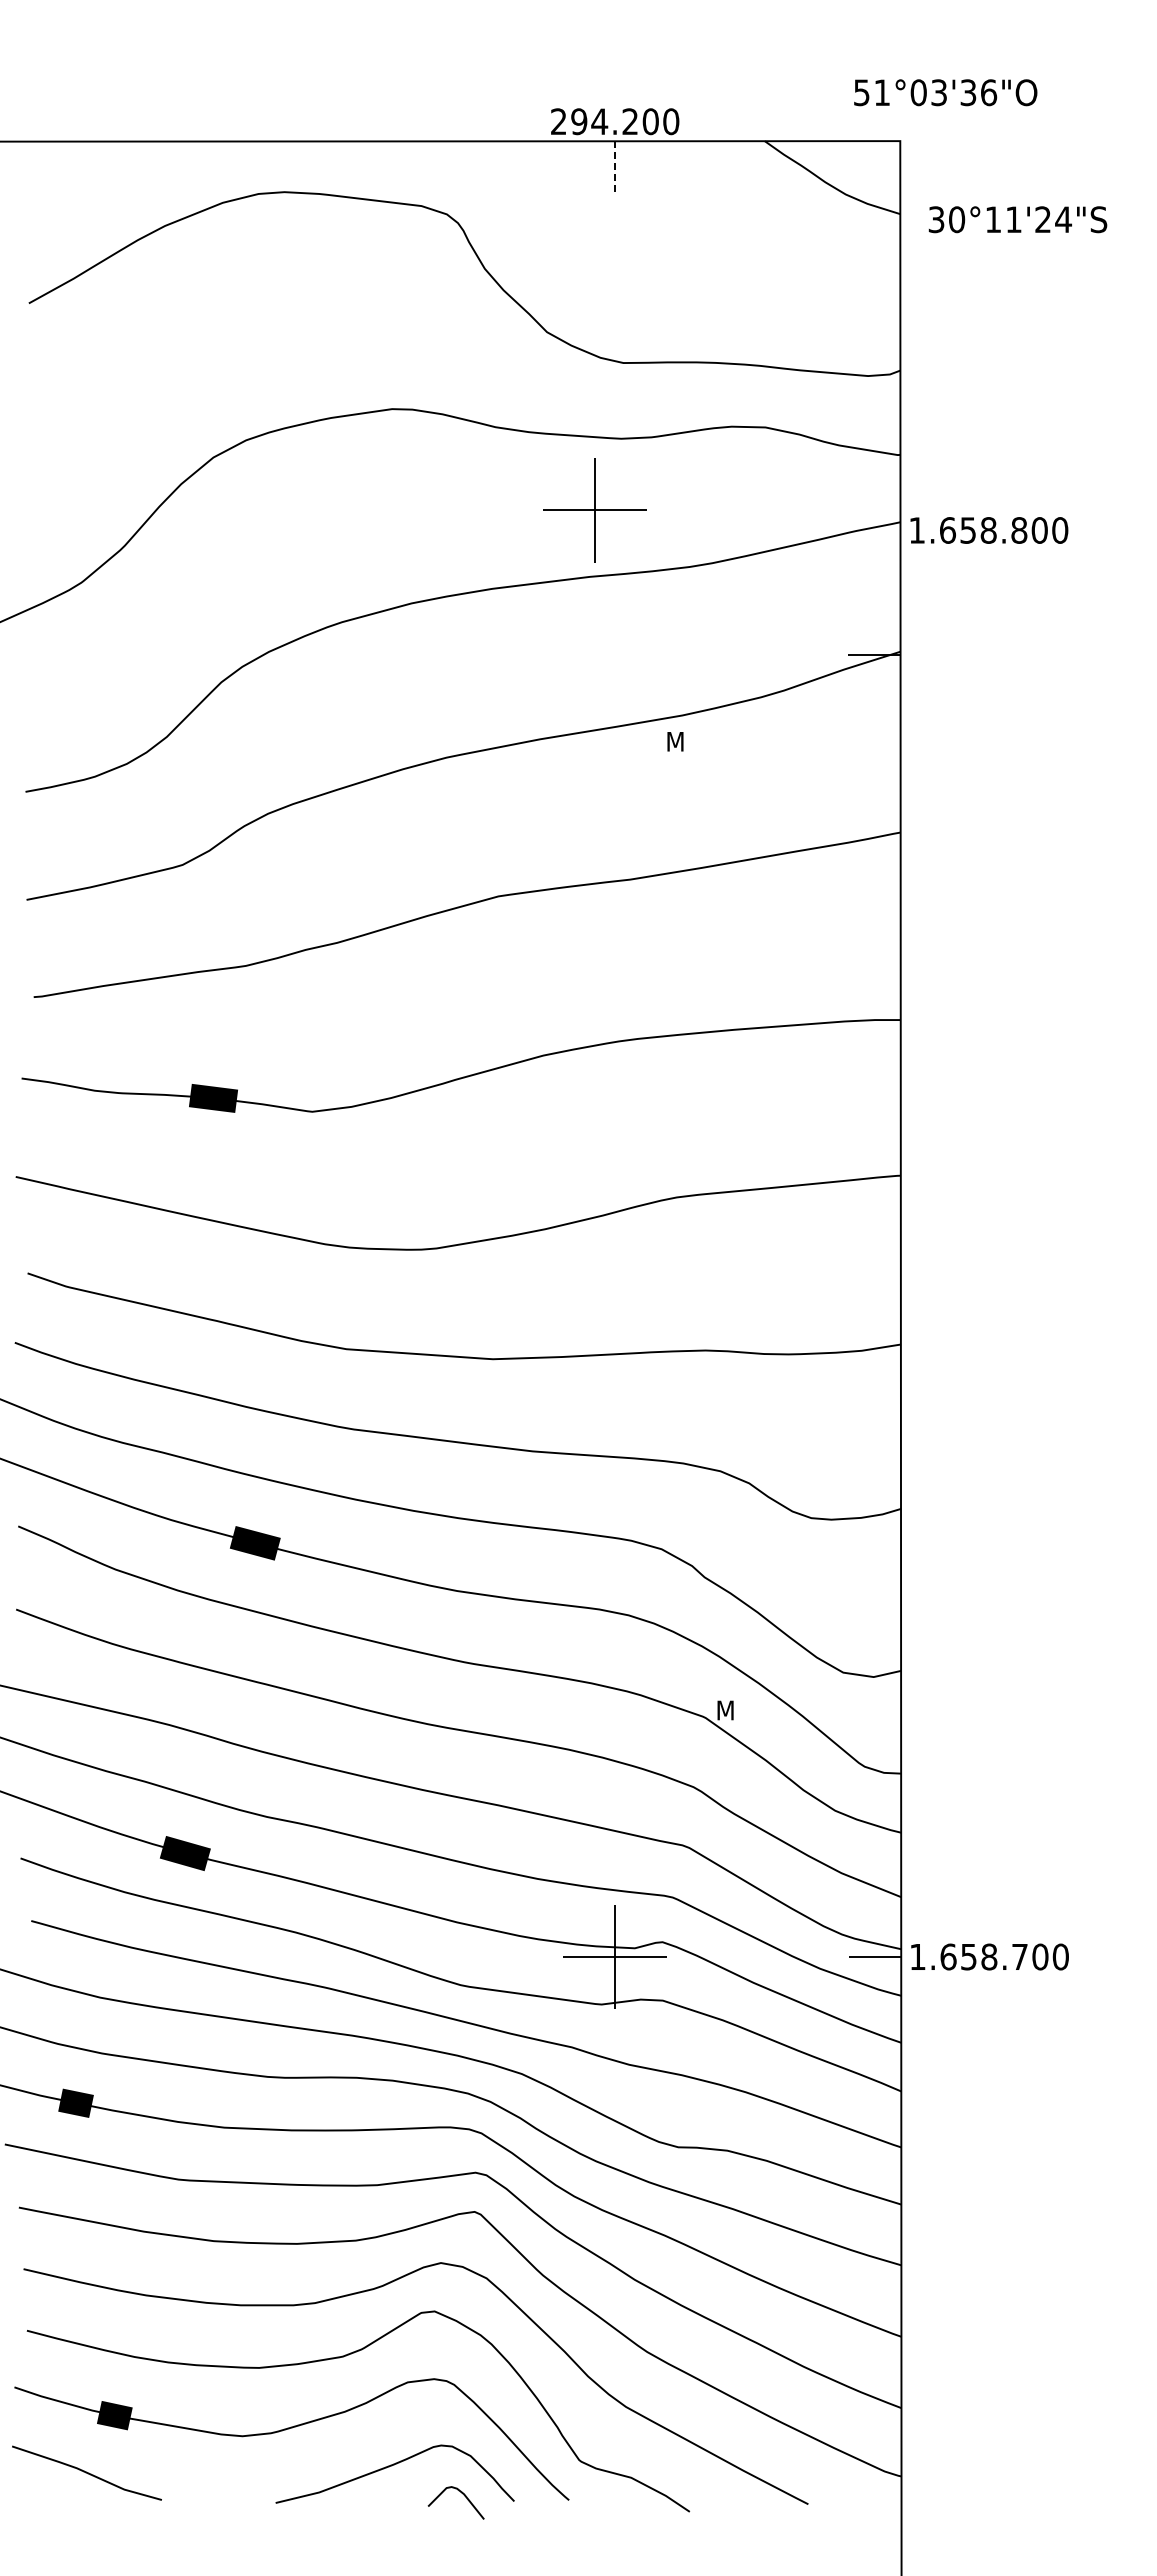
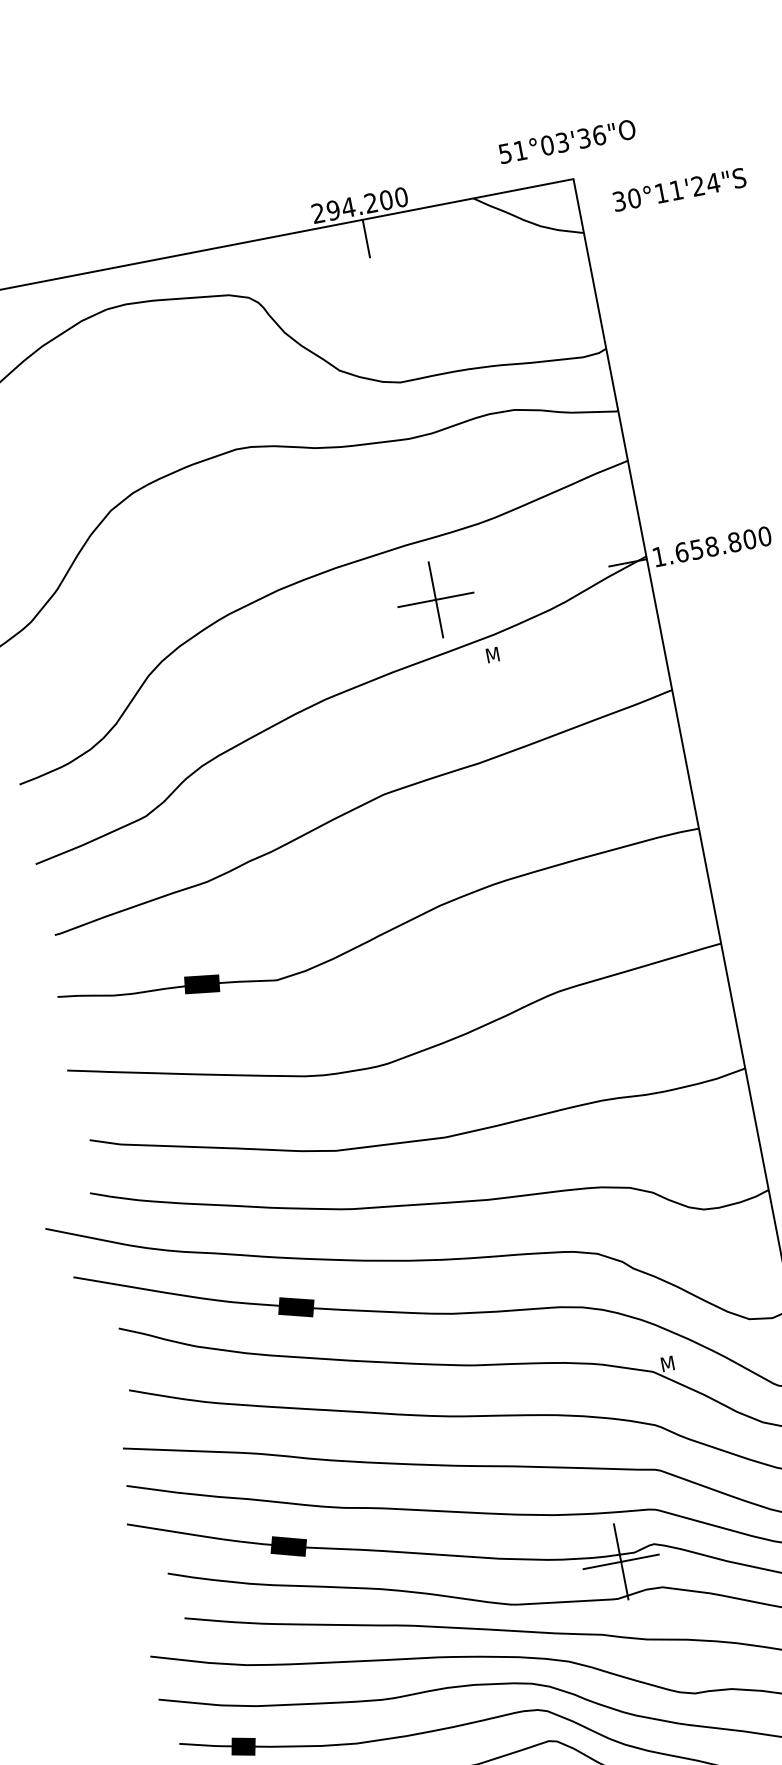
text: (945, 92) -> (567, 141), moved
line: (615, 167) -> (366, 239), dashed -> solid
text: (1017, 219) -> (679, 189), moved
part: (594, 510) -> (435, 599), moved
text: (989, 530) -> (712, 546), moved

